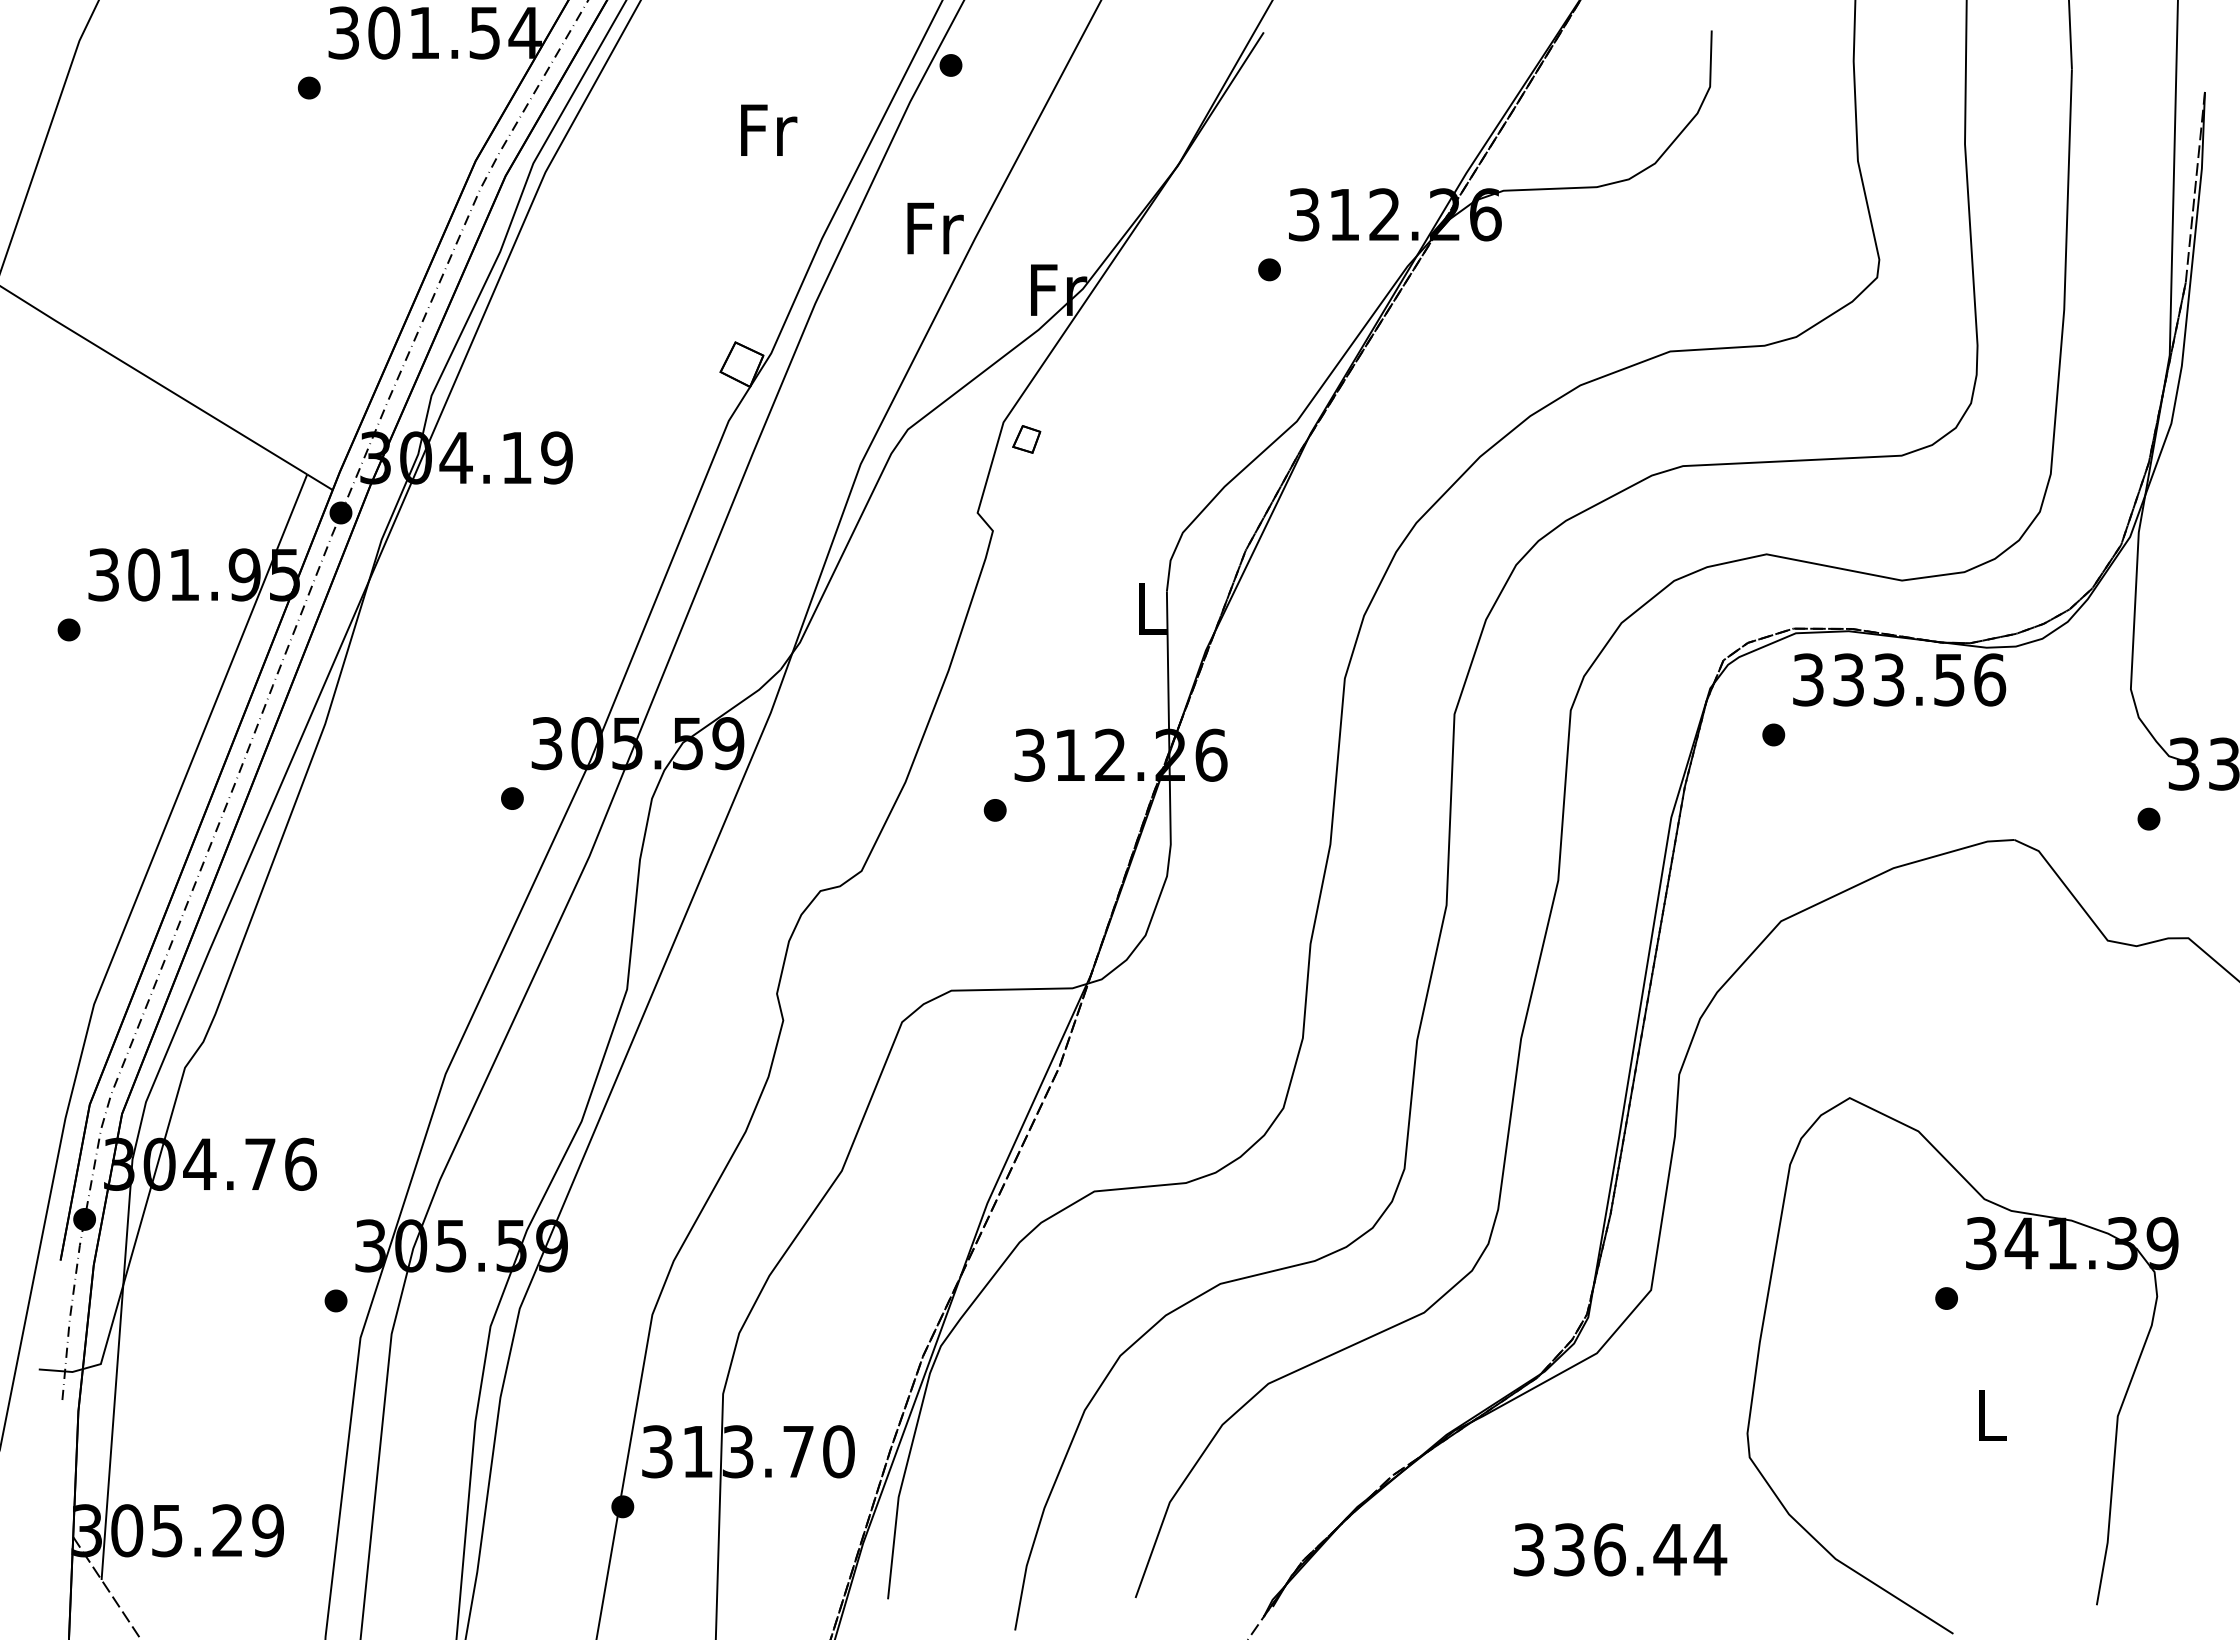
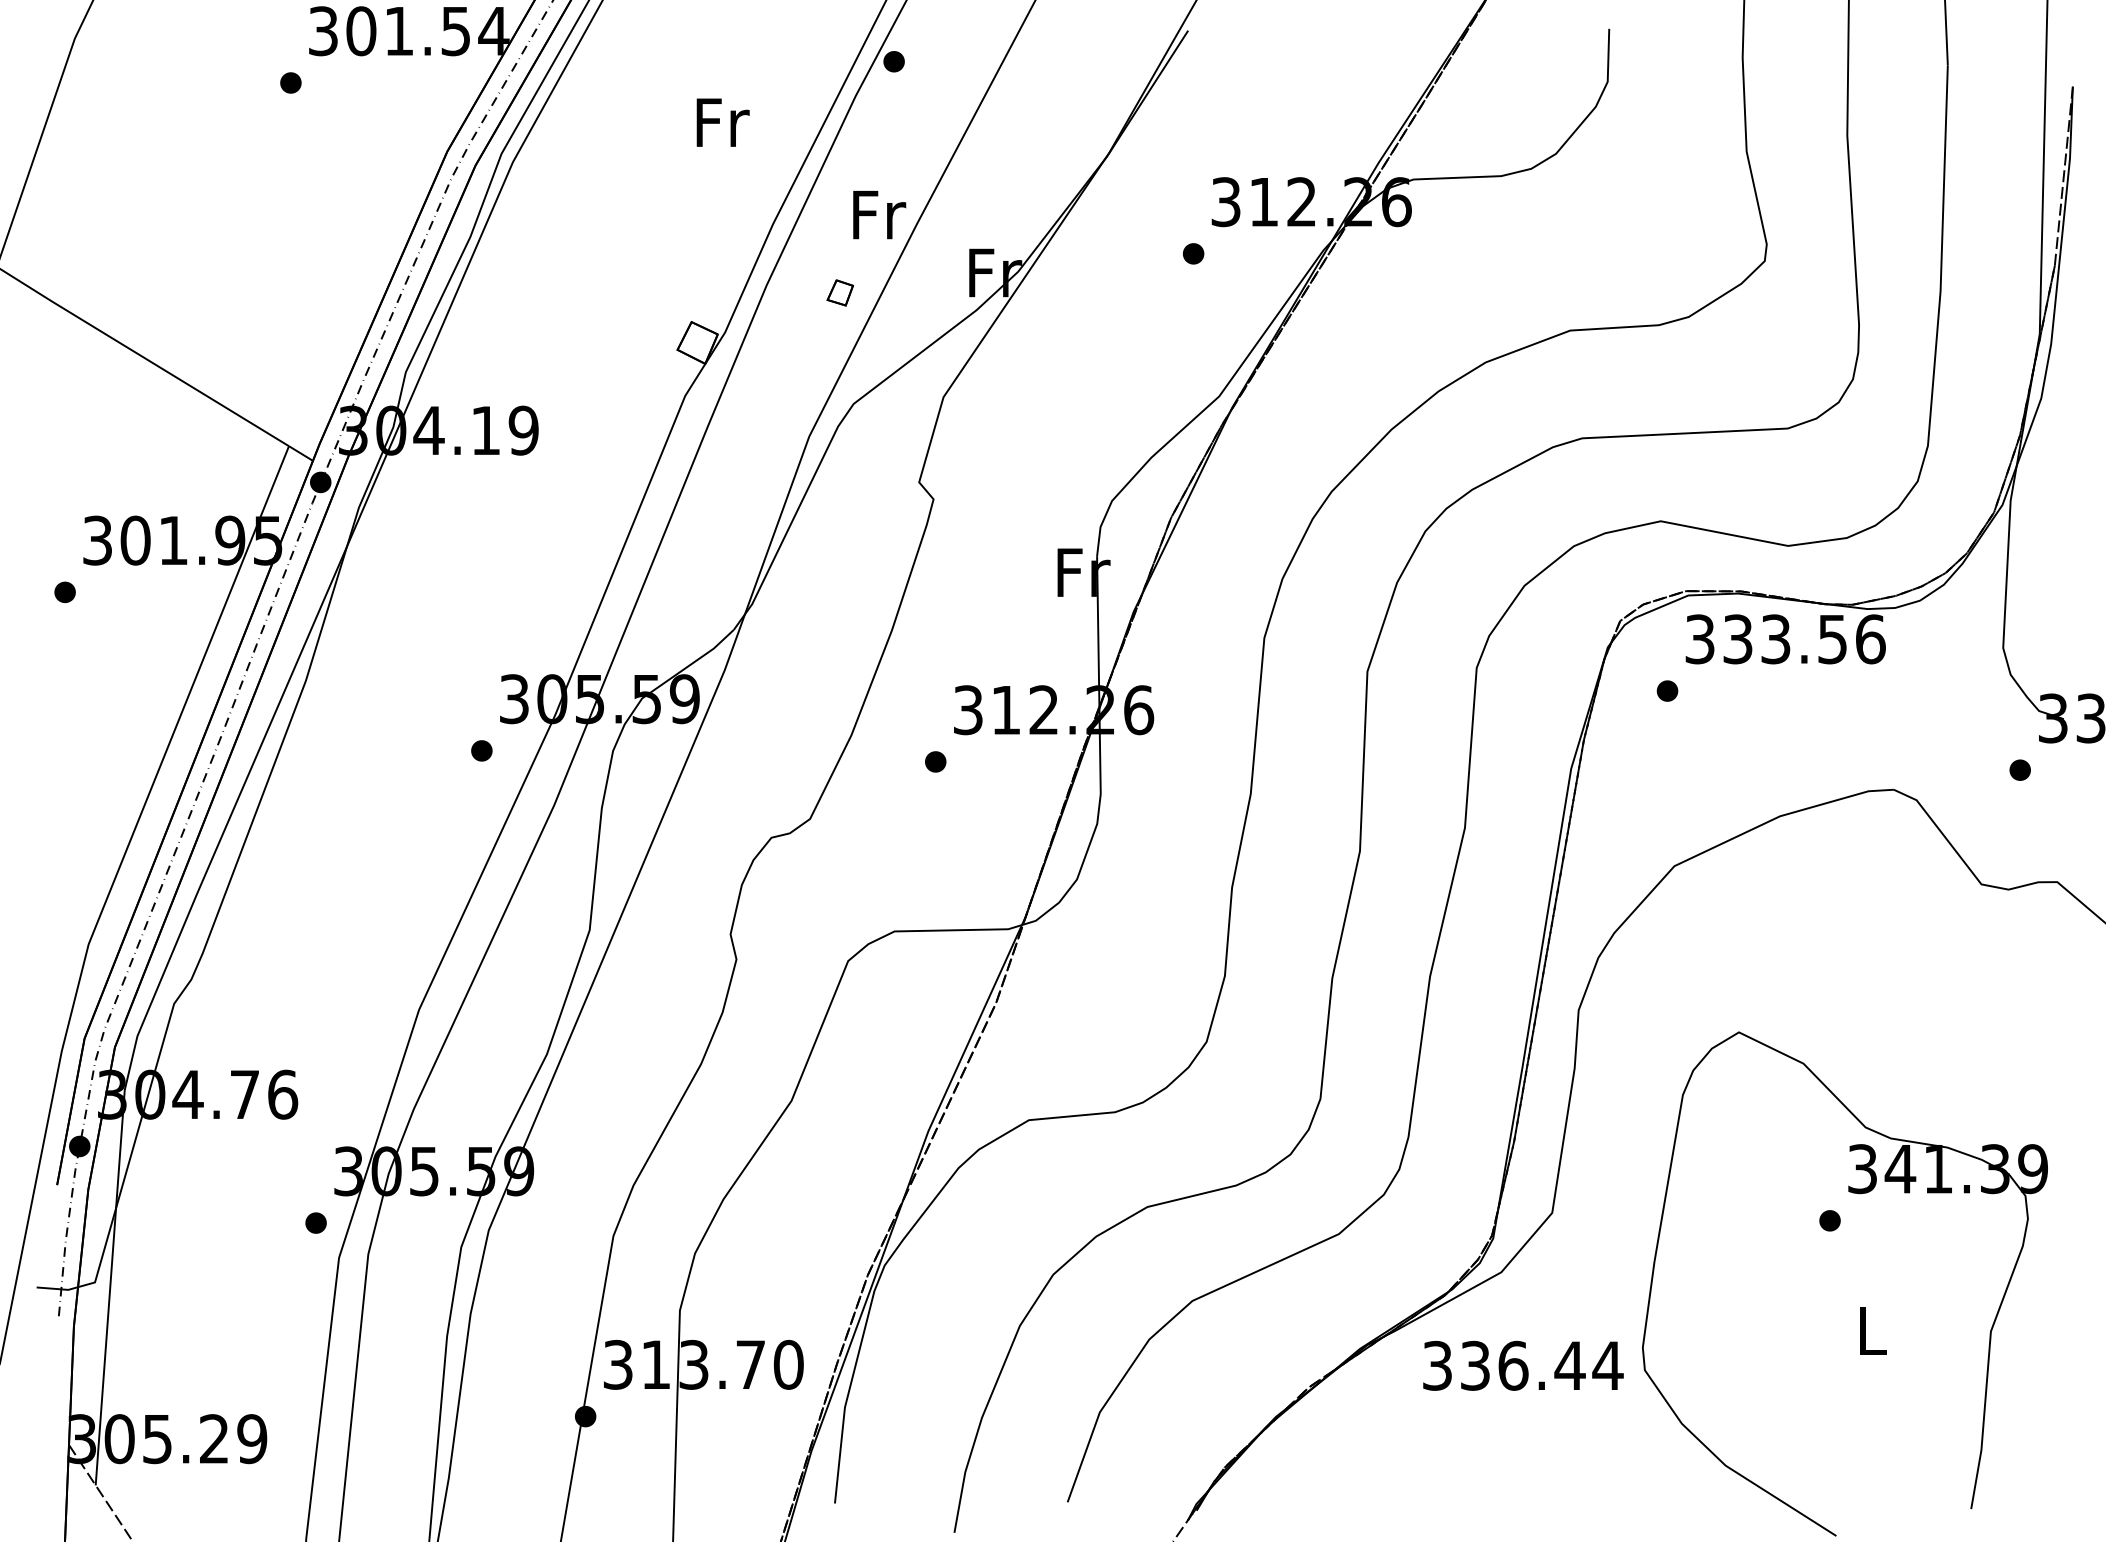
part: (1026, 439) -> (840, 293), moved
text: (1153, 608) -> (1084, 572), L -> Fr
text: (1620, 1549) -> (1523, 1365), moved

